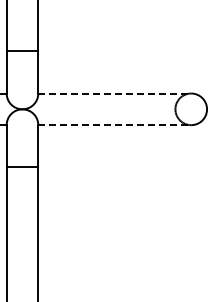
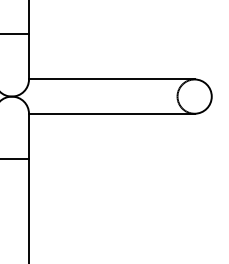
line: (115, 93) -> (112, 79), dashed -> solid
line: (115, 125) -> (112, 114), dashed -> solid

